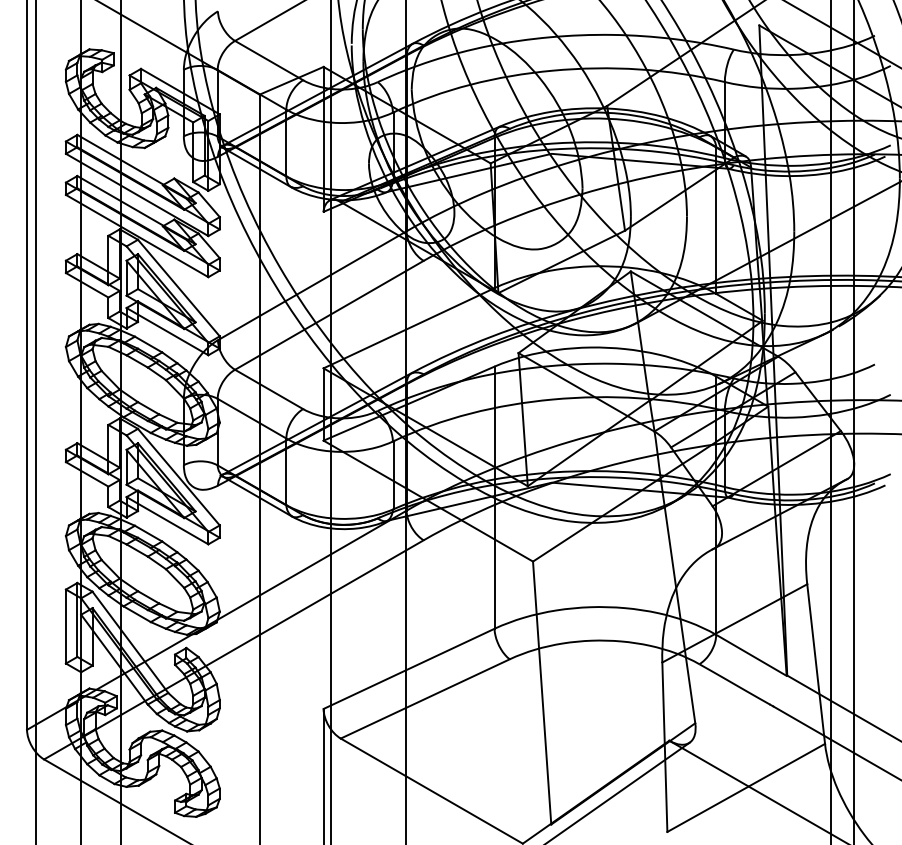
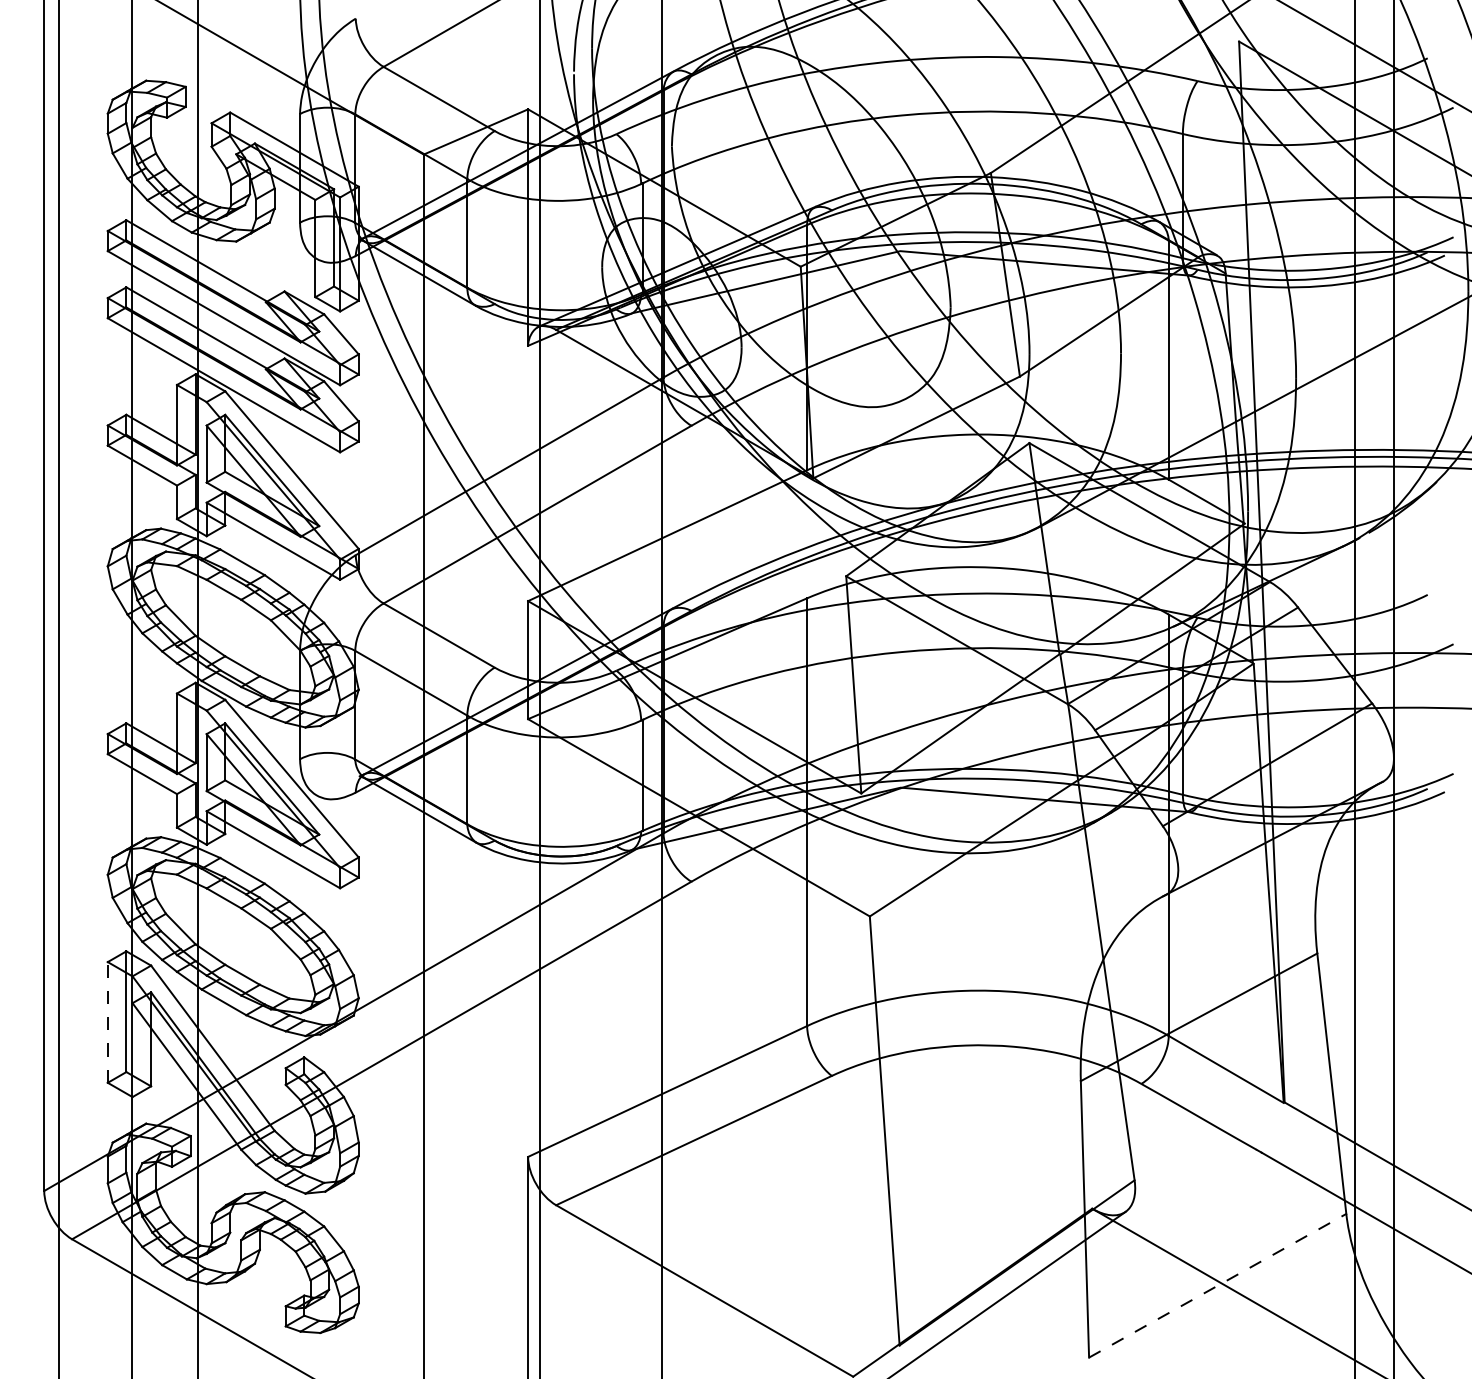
line: (66, 626) -> (108, 1022), solid -> dashed
line: (746, 787) -> (1218, 1285), solid -> dashed

